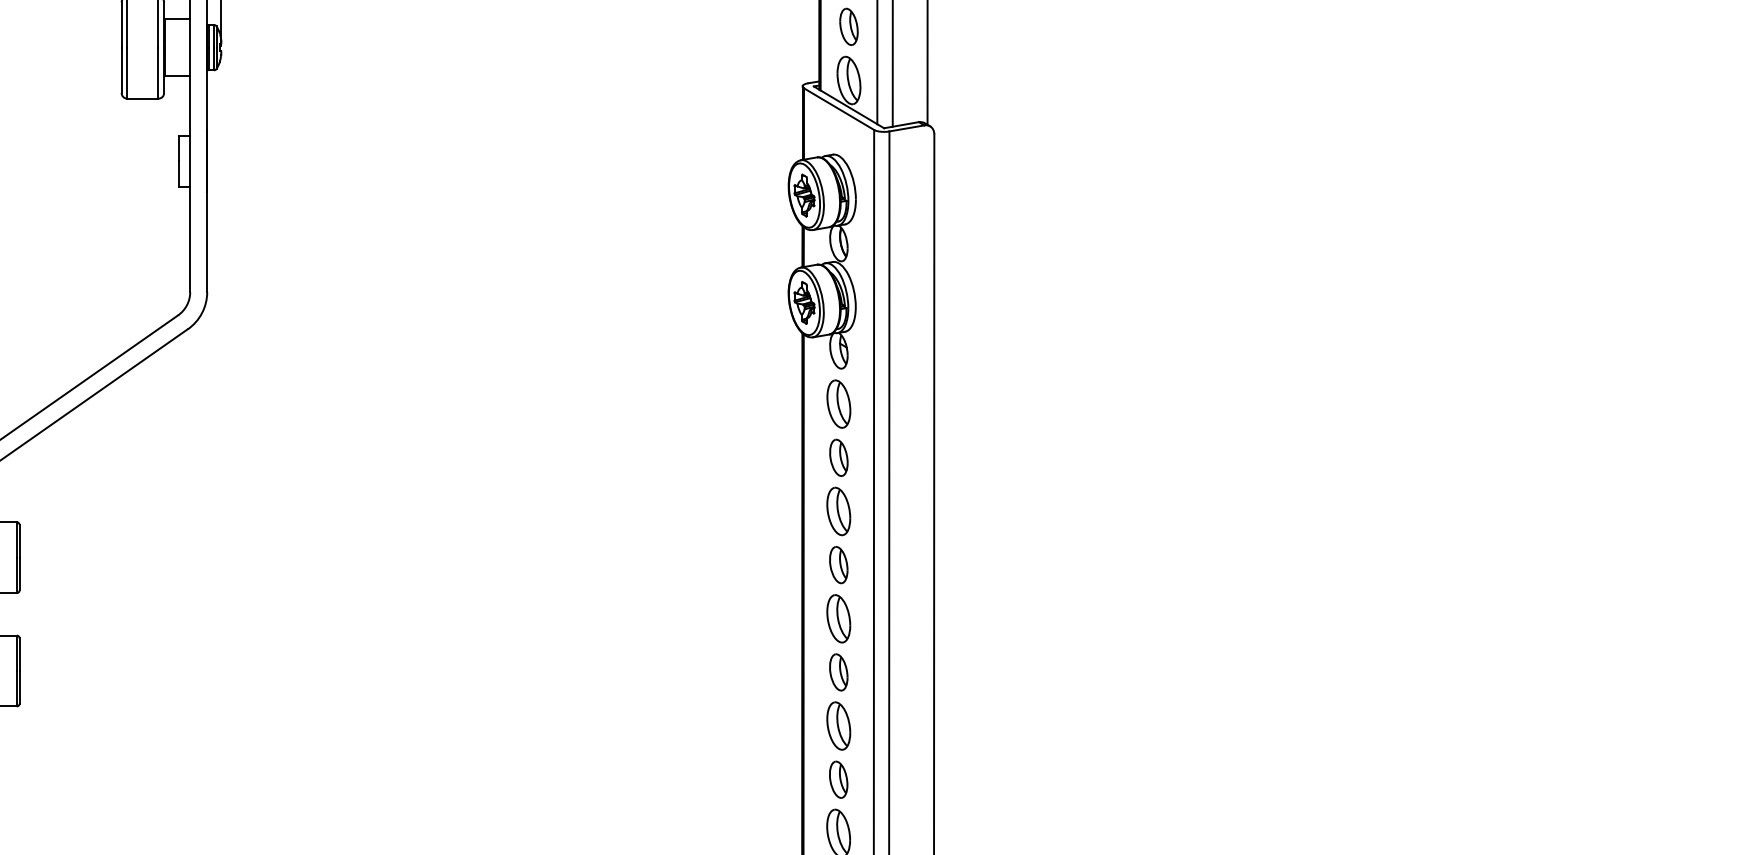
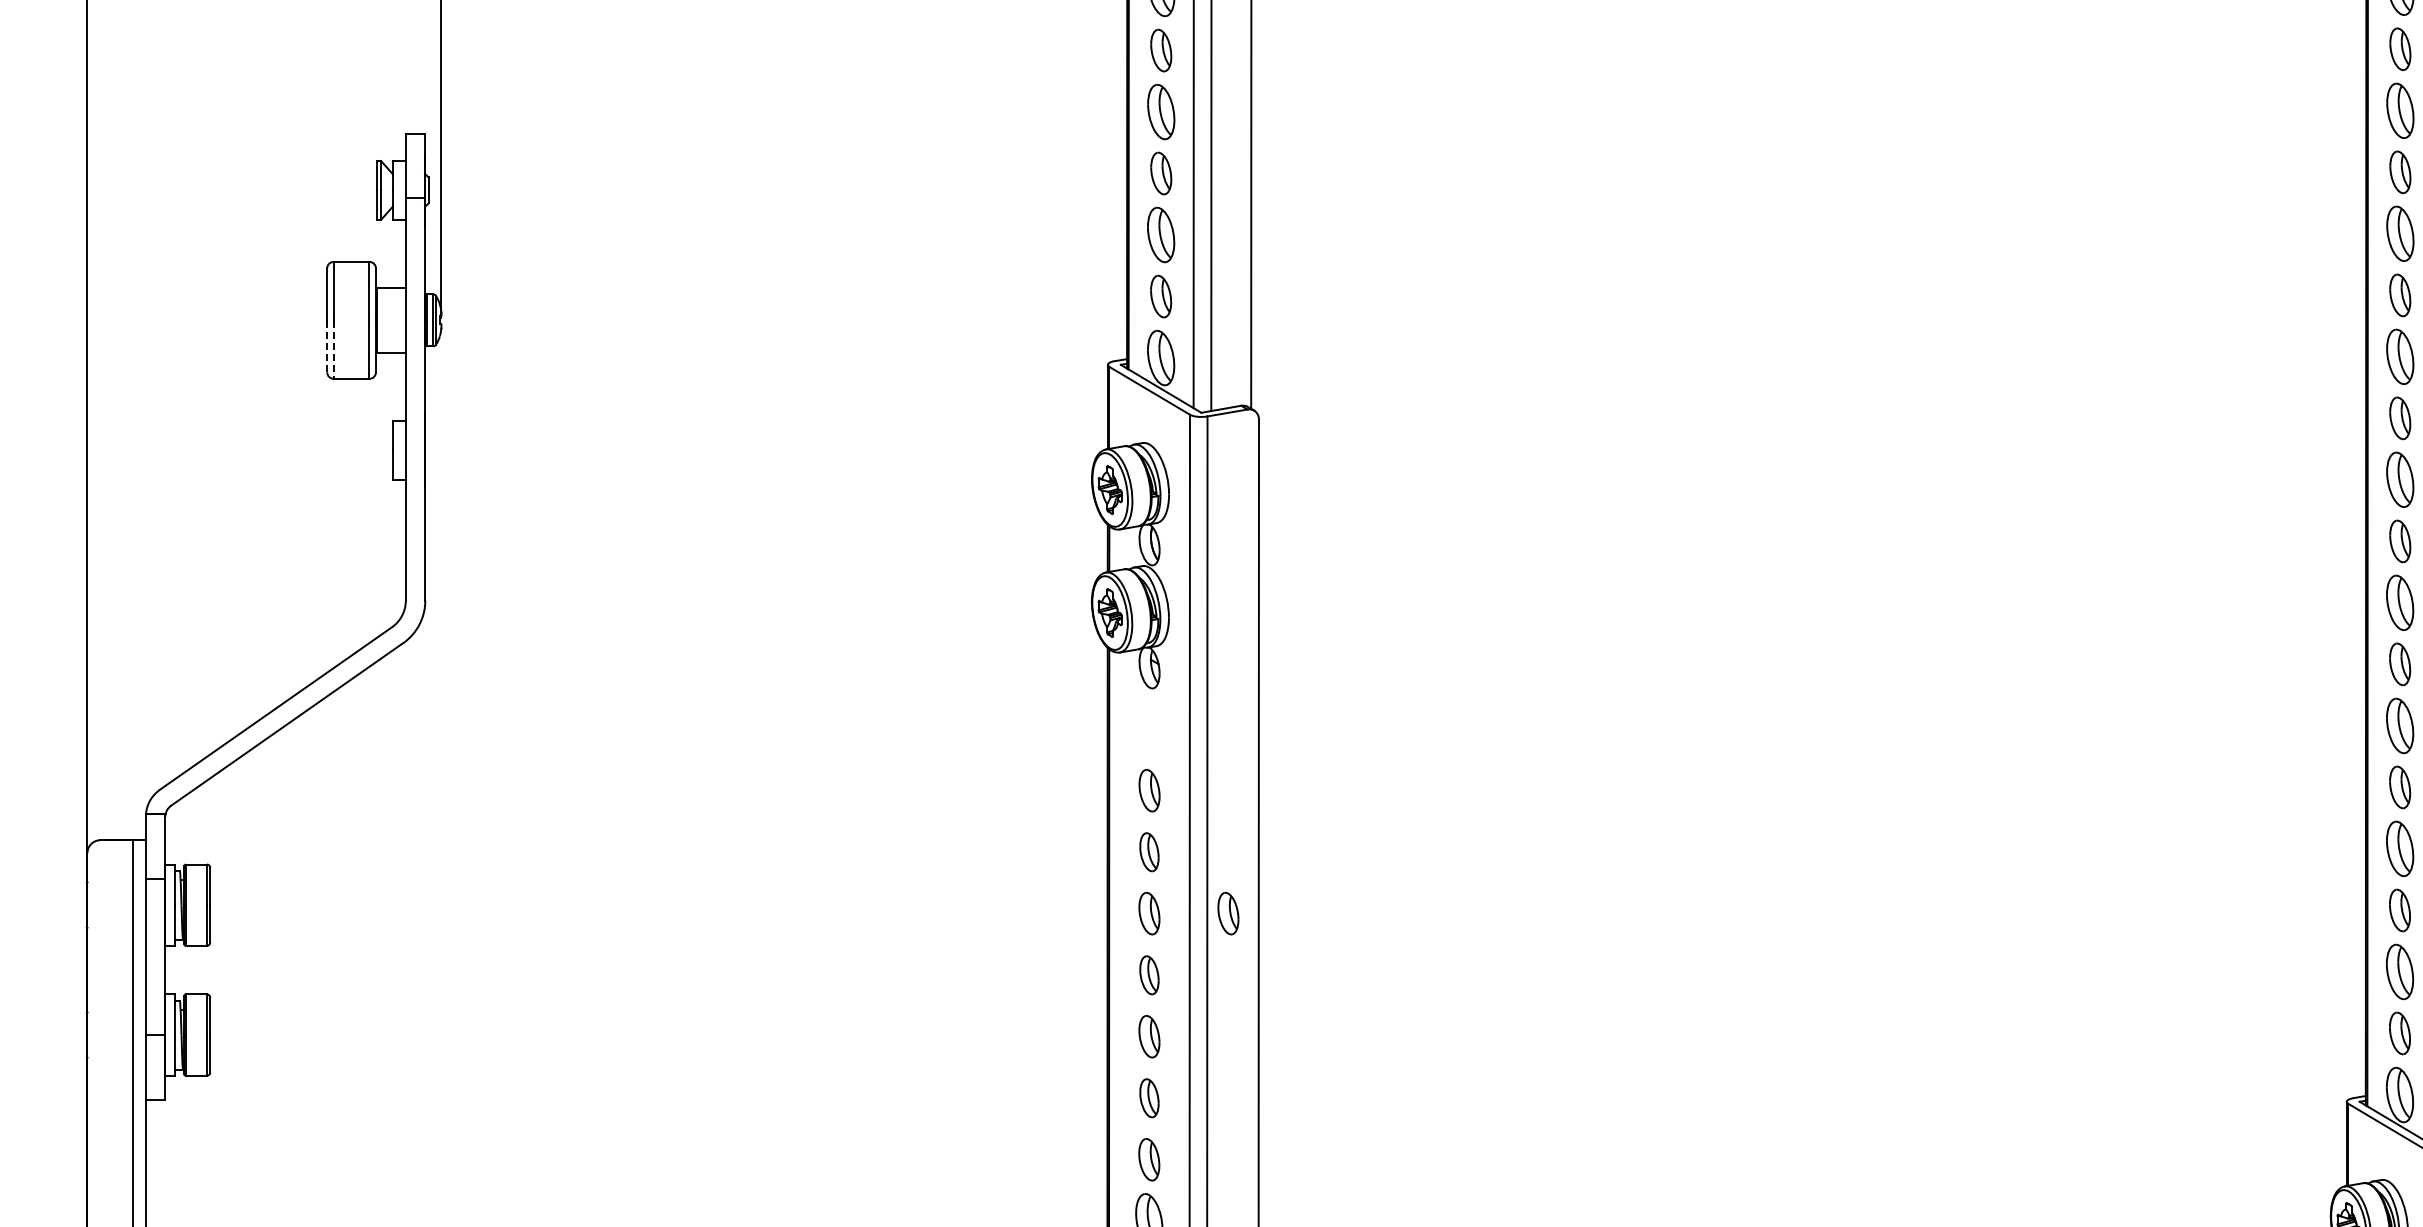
line: (121, 70) -> (327, 346), solid -> dashed
line: (127, 73) -> (333, 350), solid -> dashed
part: (838, 404) -> (1149, 729), removed
part: (838, 511) -> (1149, 852), size x0.7
part: (907, 564) -> (1228, 913), added
part: (838, 619) -> (1149, 975), size x0.7
part: (838, 726) -> (1149, 1098), size x0.7

